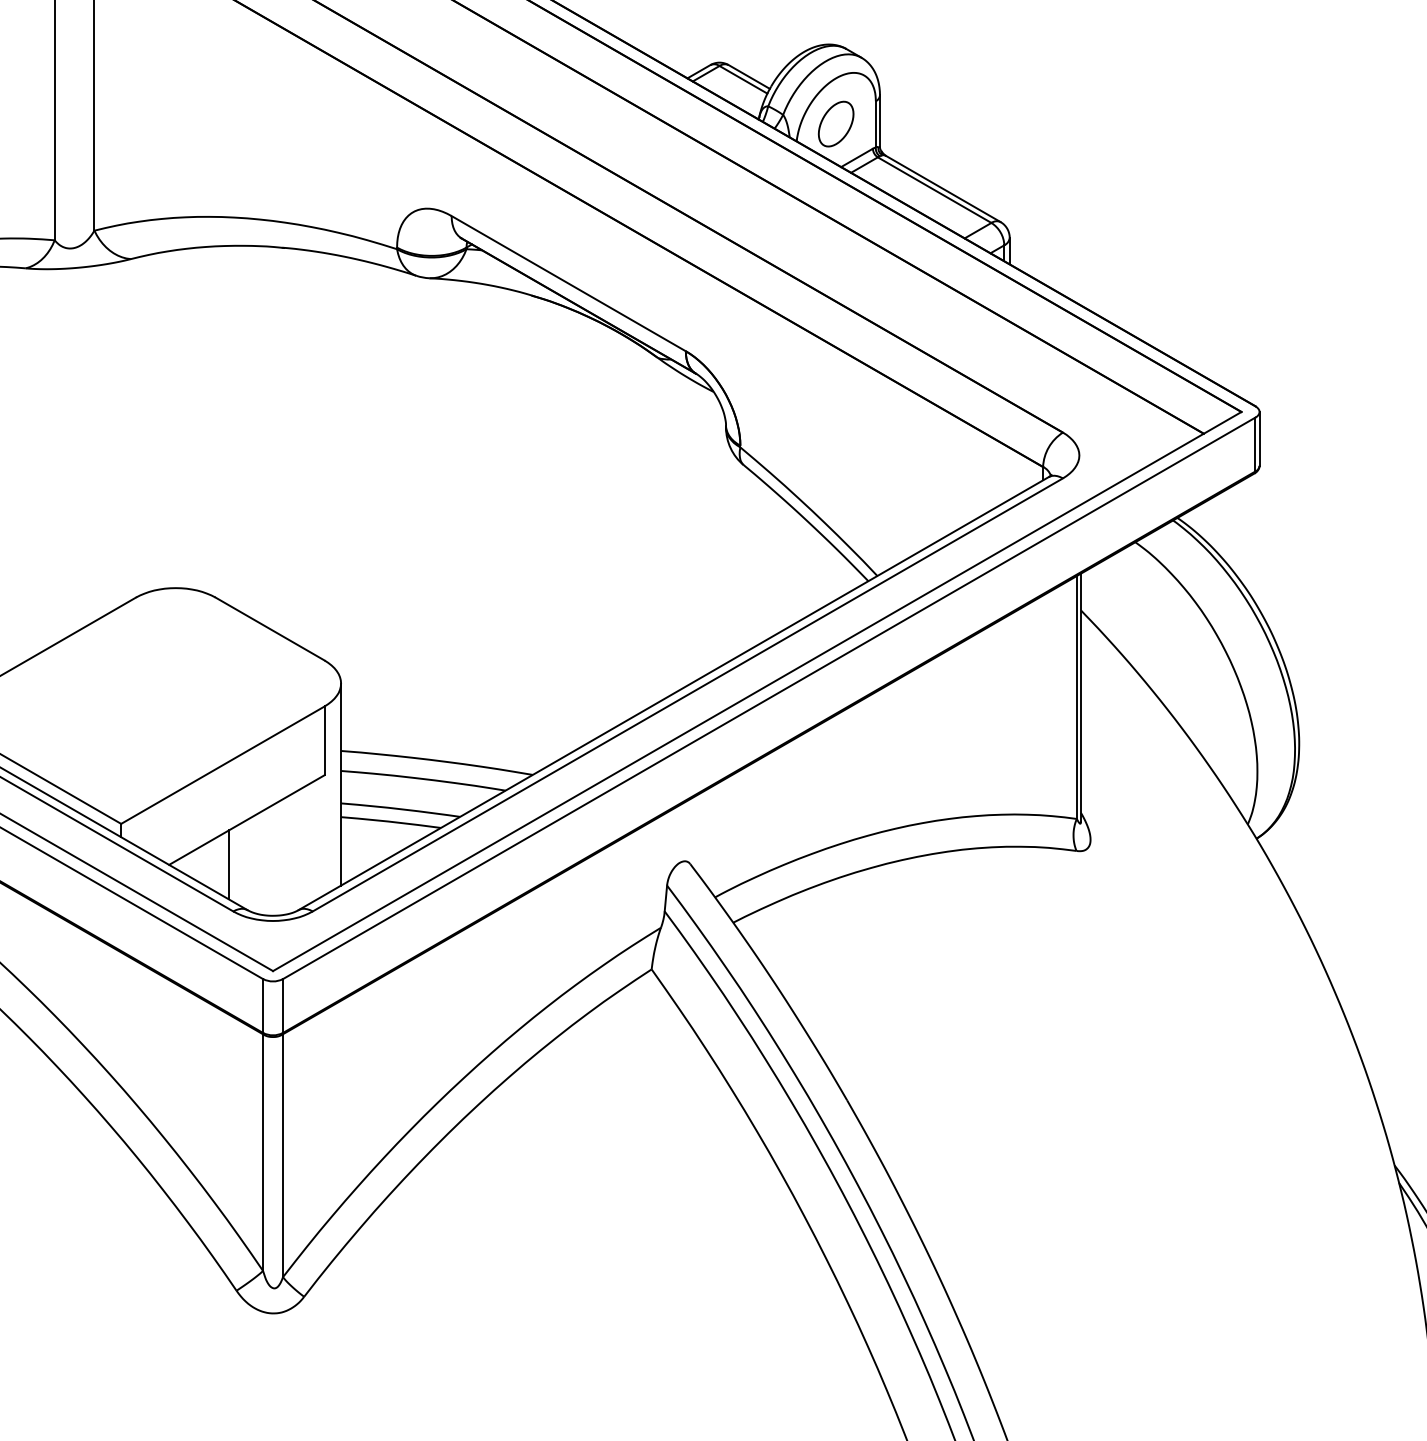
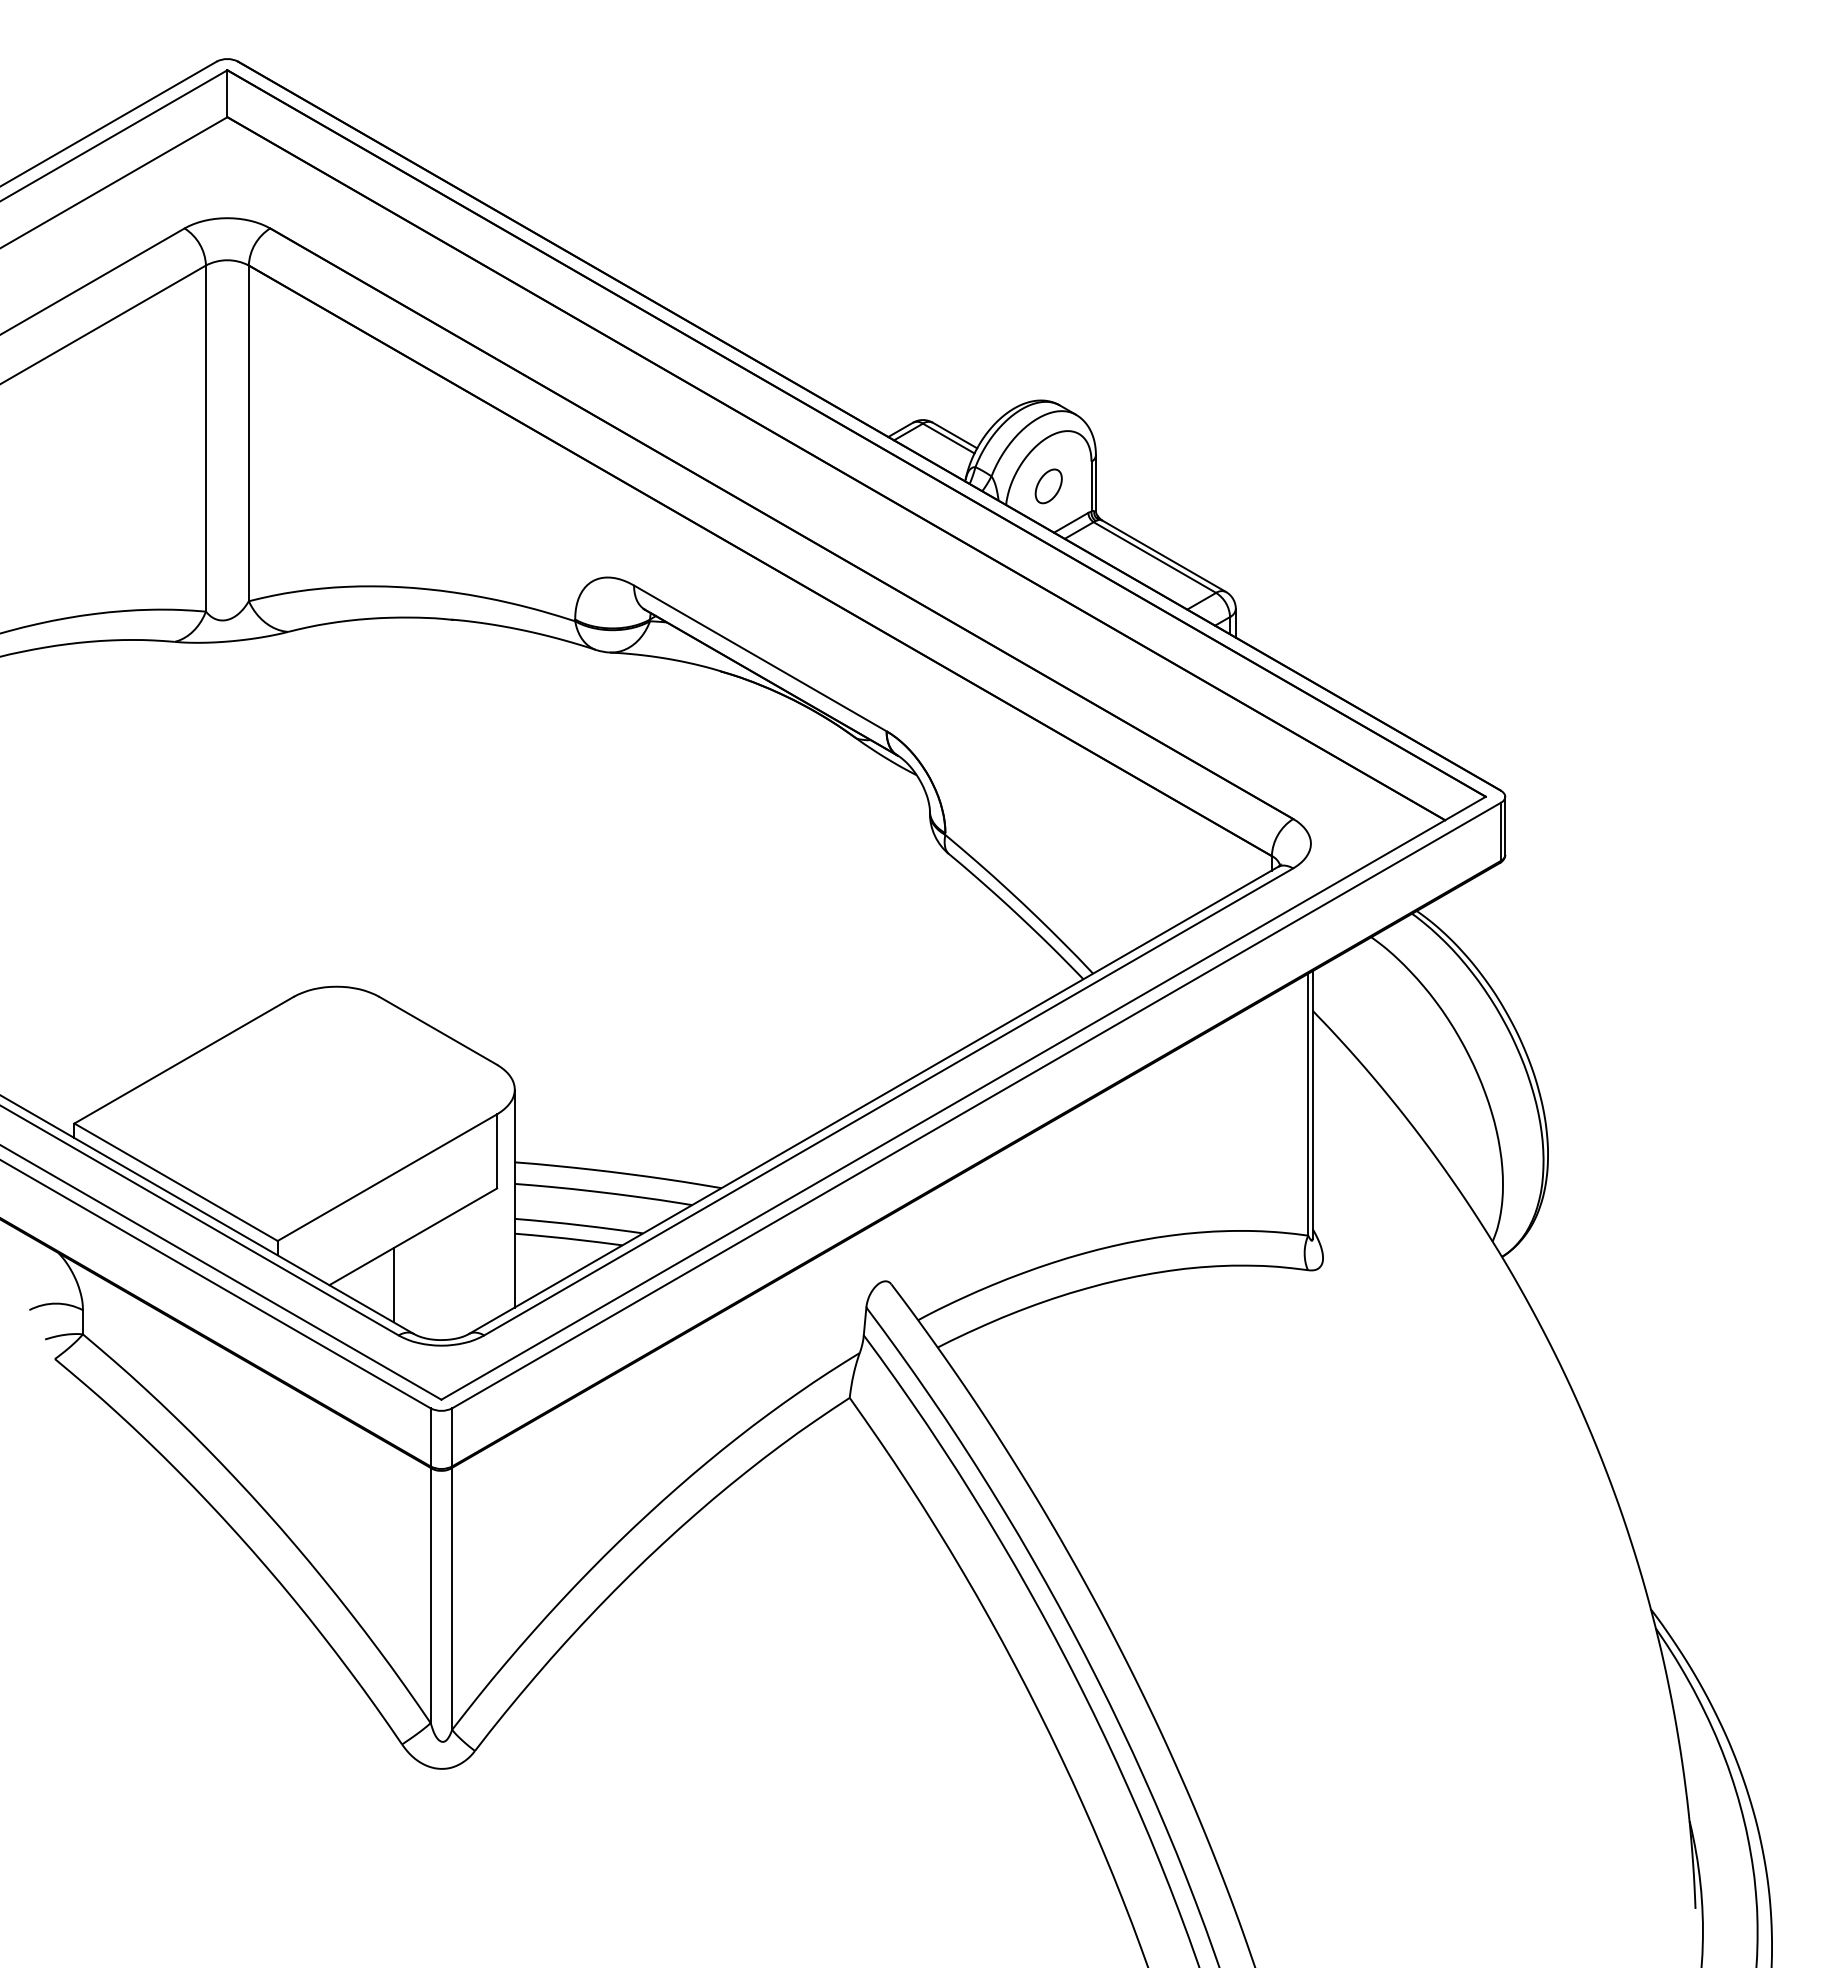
part: (835, 124) -> (1048, 486), size x0.7

